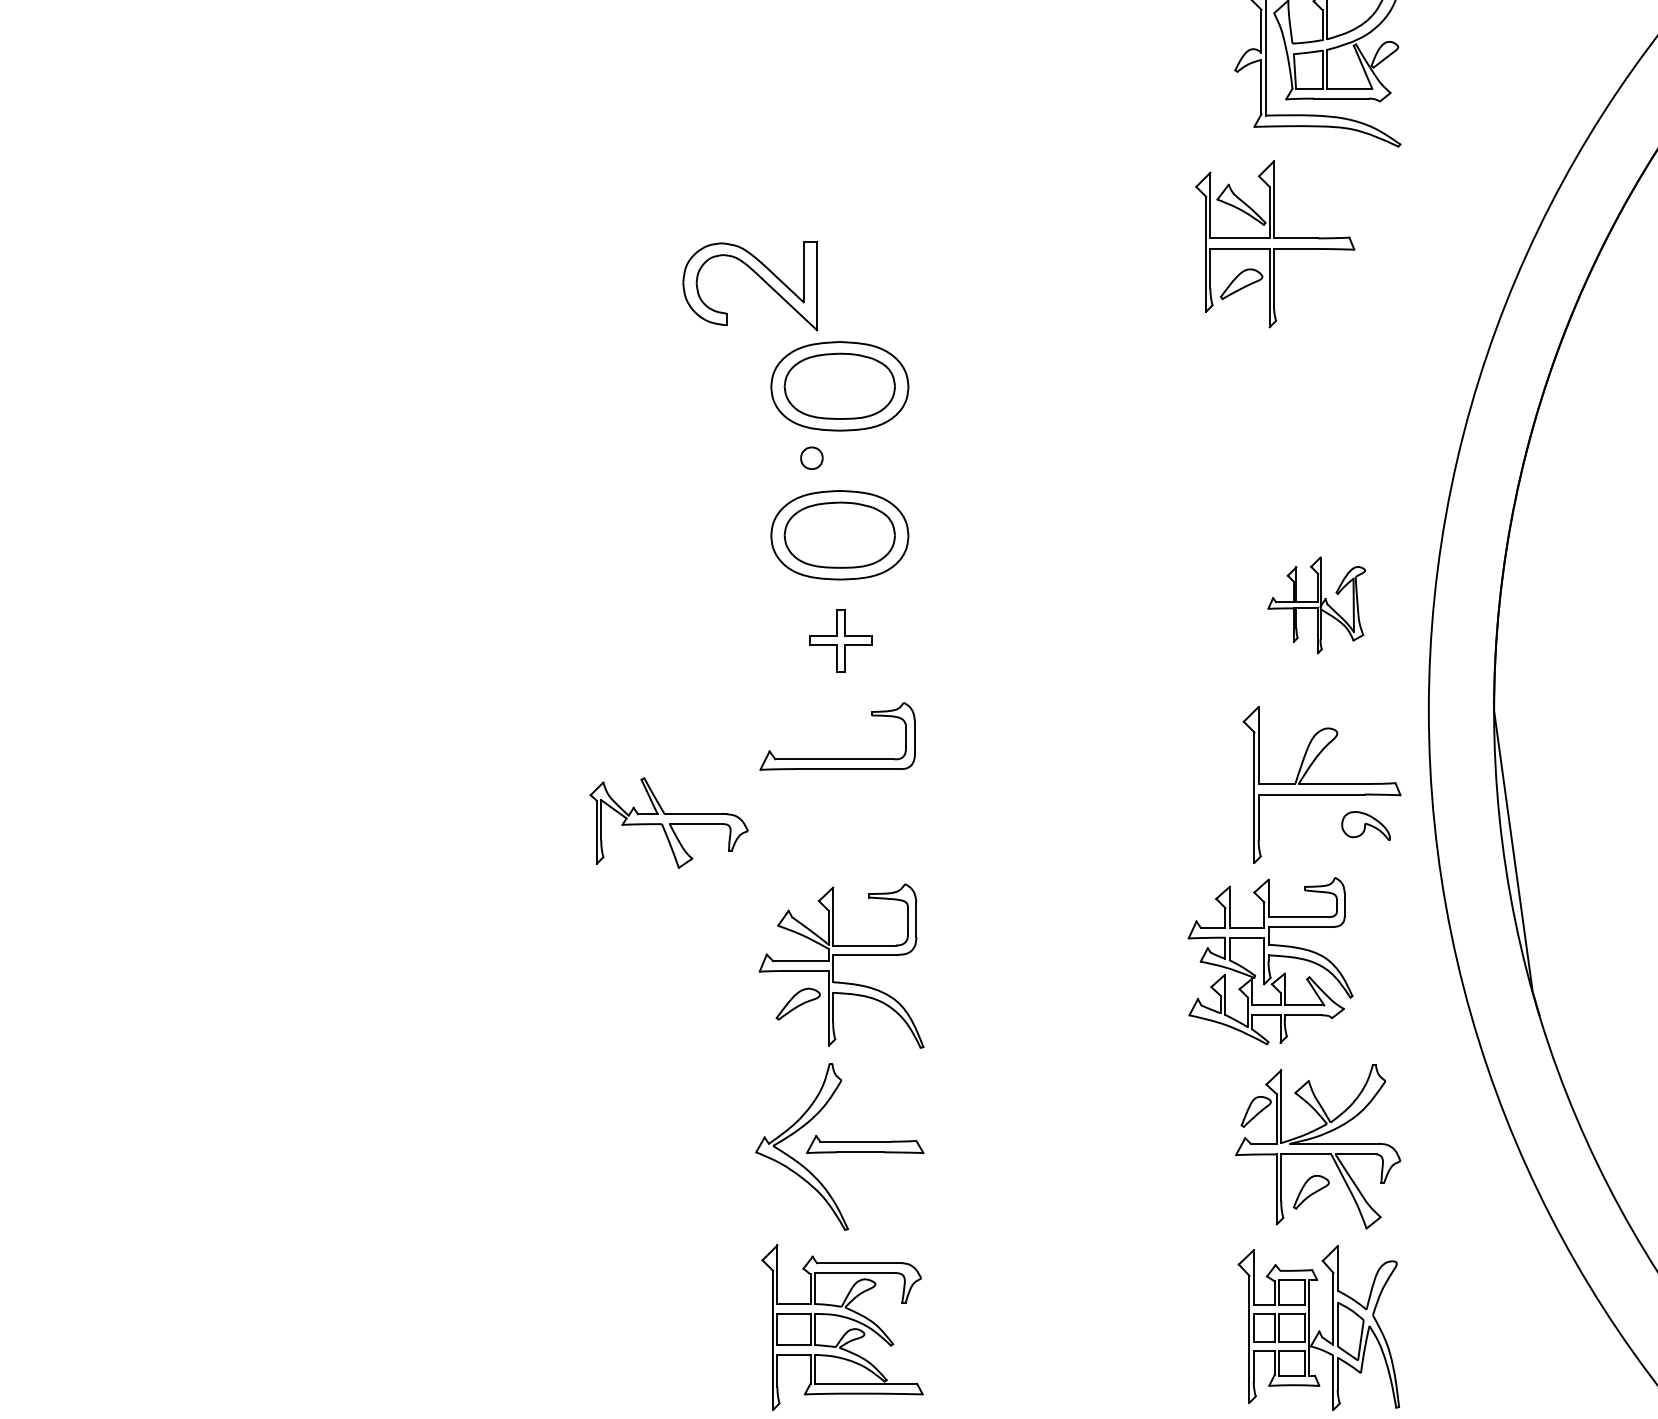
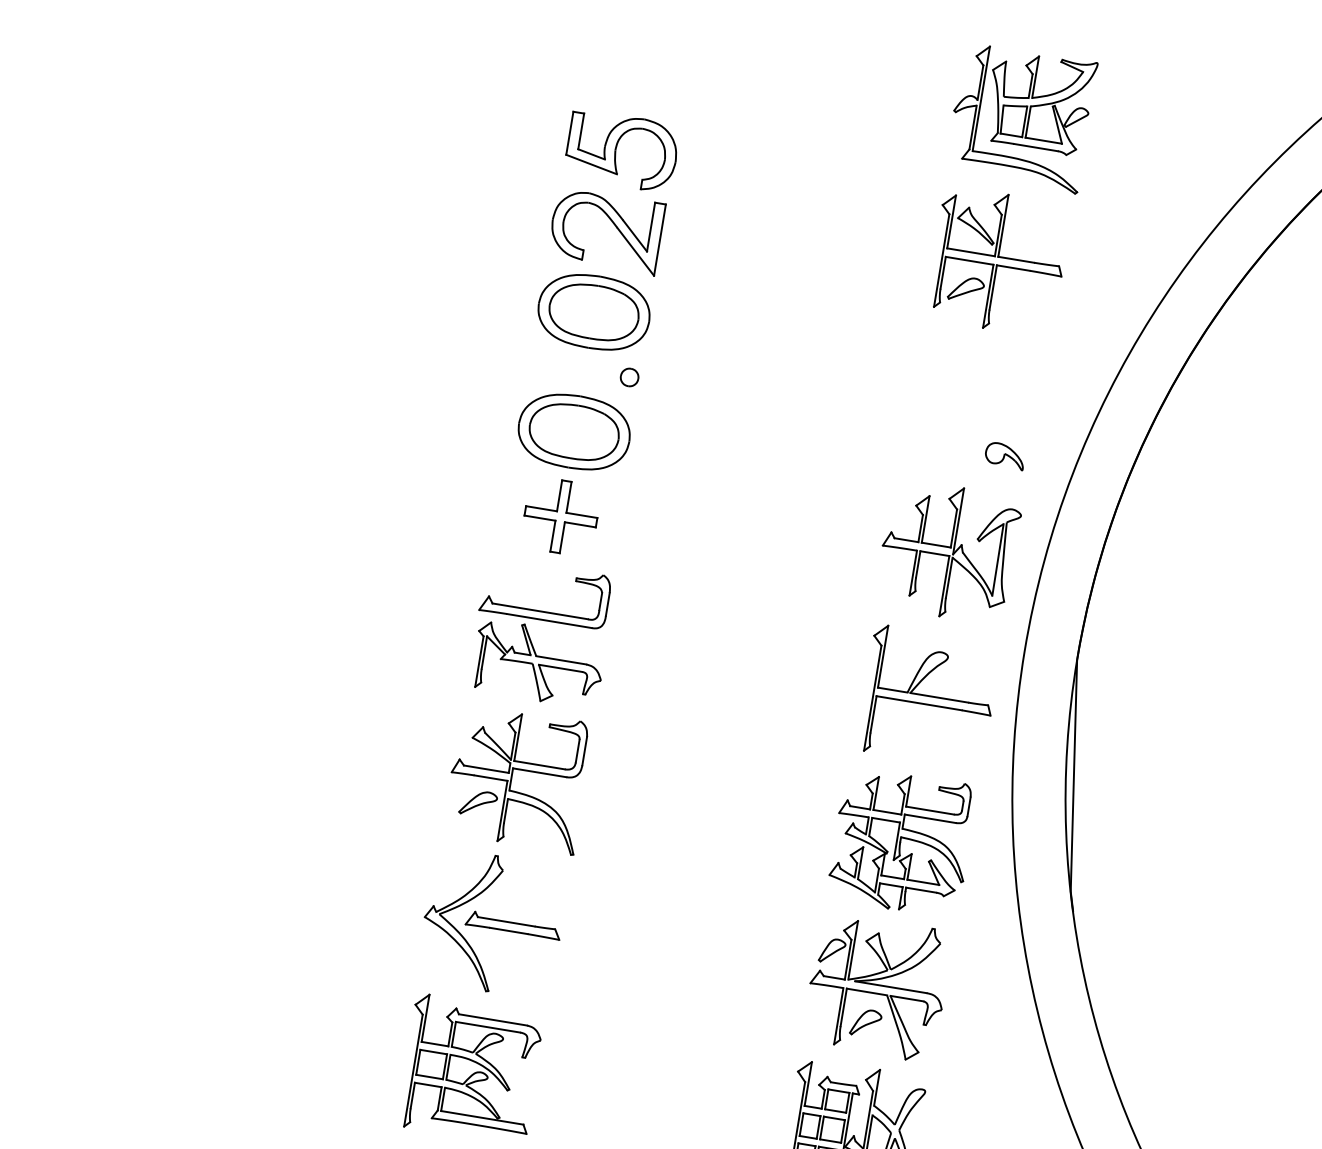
part: (834, 185) -> (616, 149), added
part: (1275, 244) -> (998, 261), moved
part: (759, 277) -> (614, 225), moved
part: (811, 457) -> (629, 376), moved
part: (1316, 605) -> (948, 551), size x1.67
part: (840, 640) -> (560, 516), size x1.43
part: (668, 822) -> (538, 663), moved
part: (1365, 825) -> (1004, 455), moved
part: (1270, 961) -> (901, 842), moved

